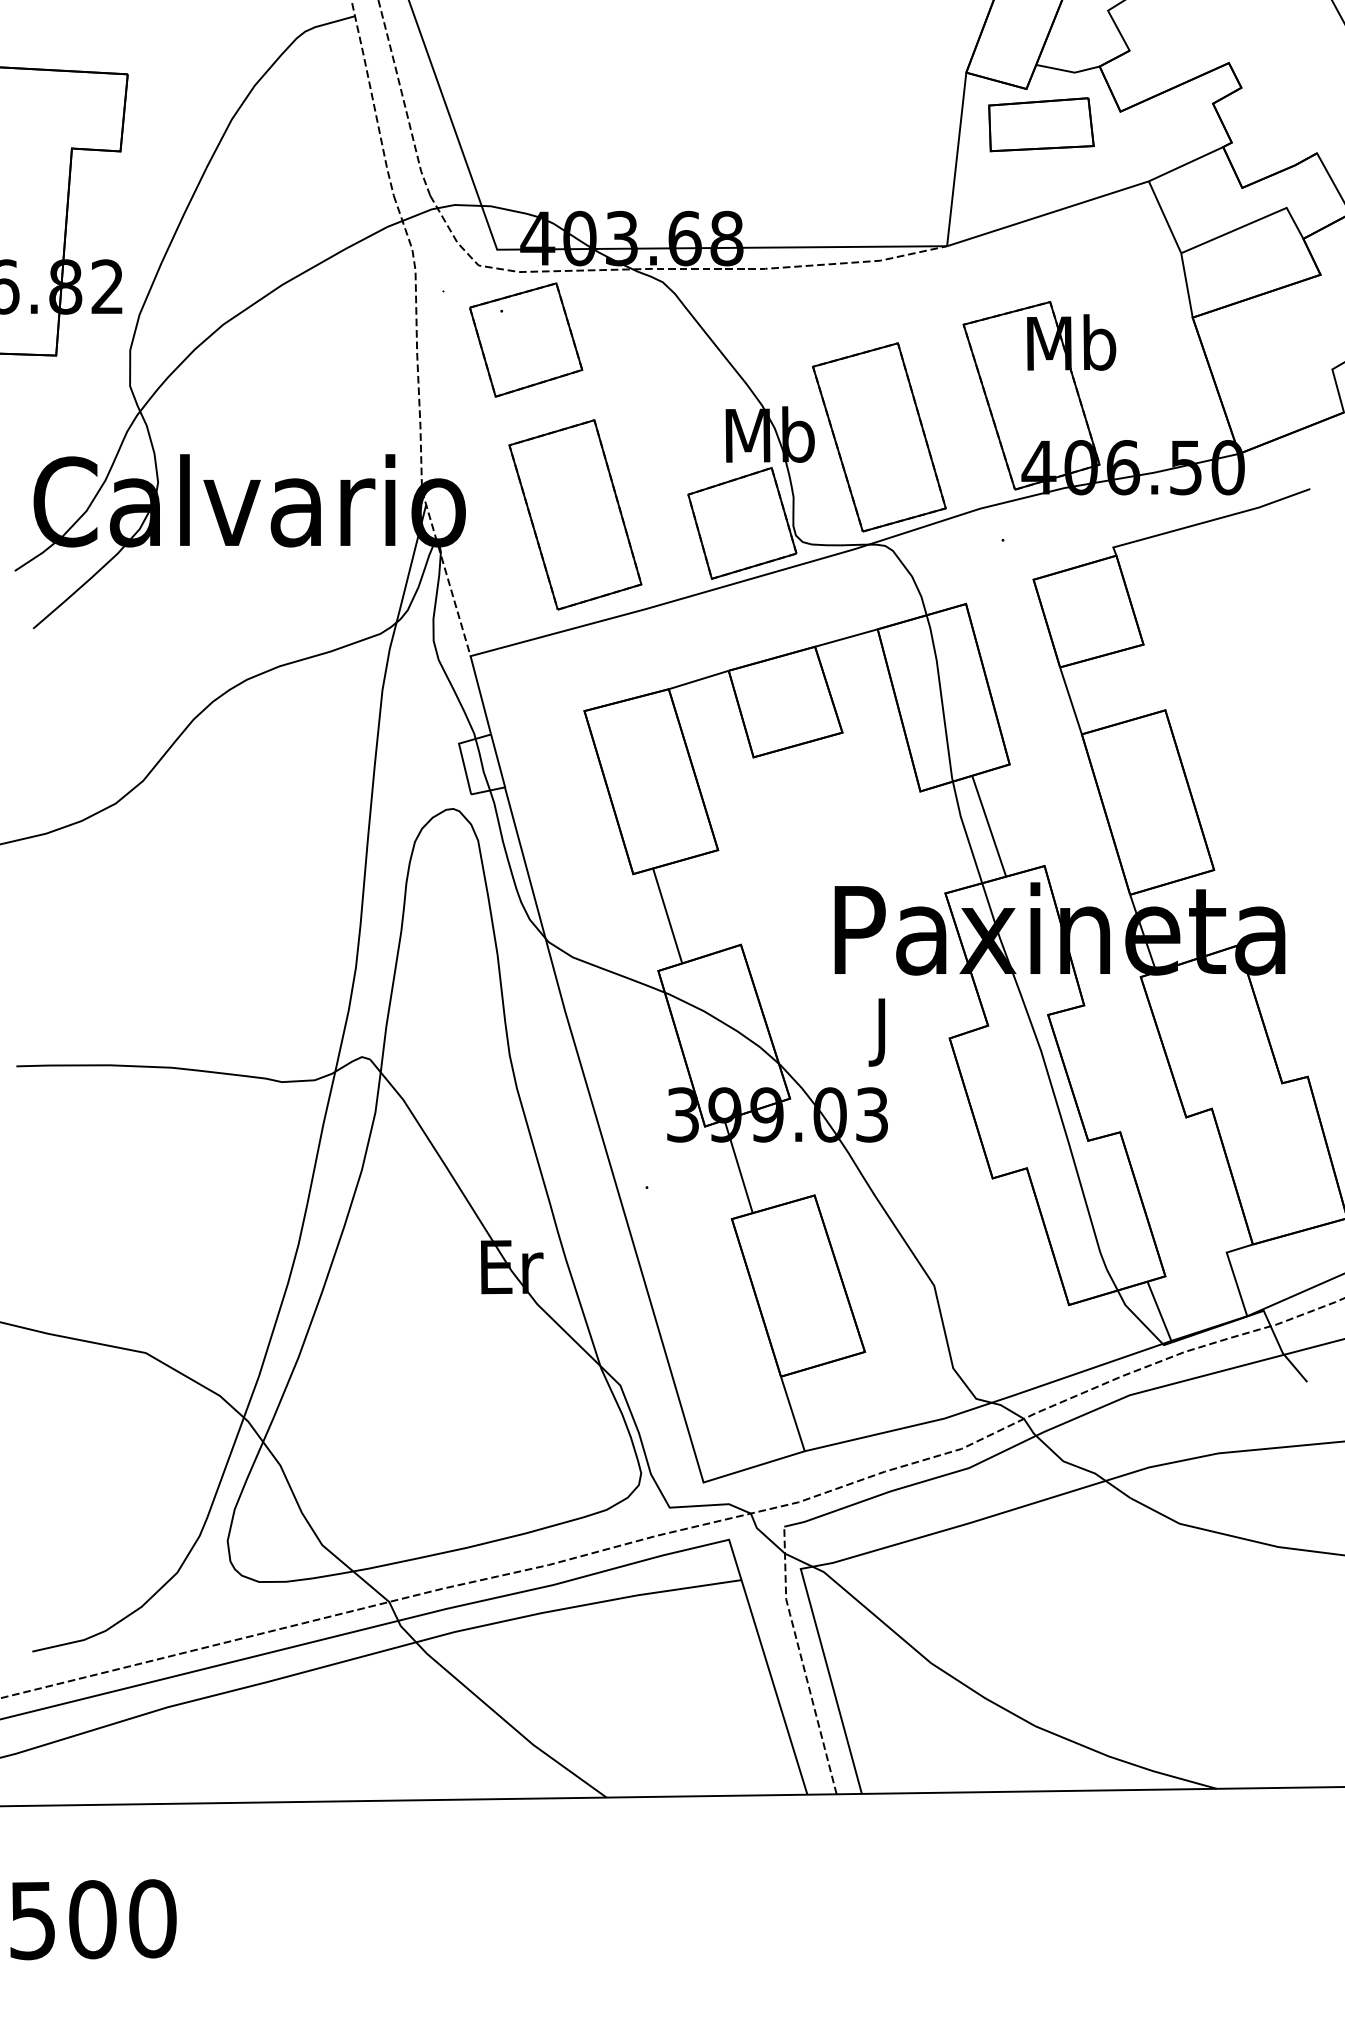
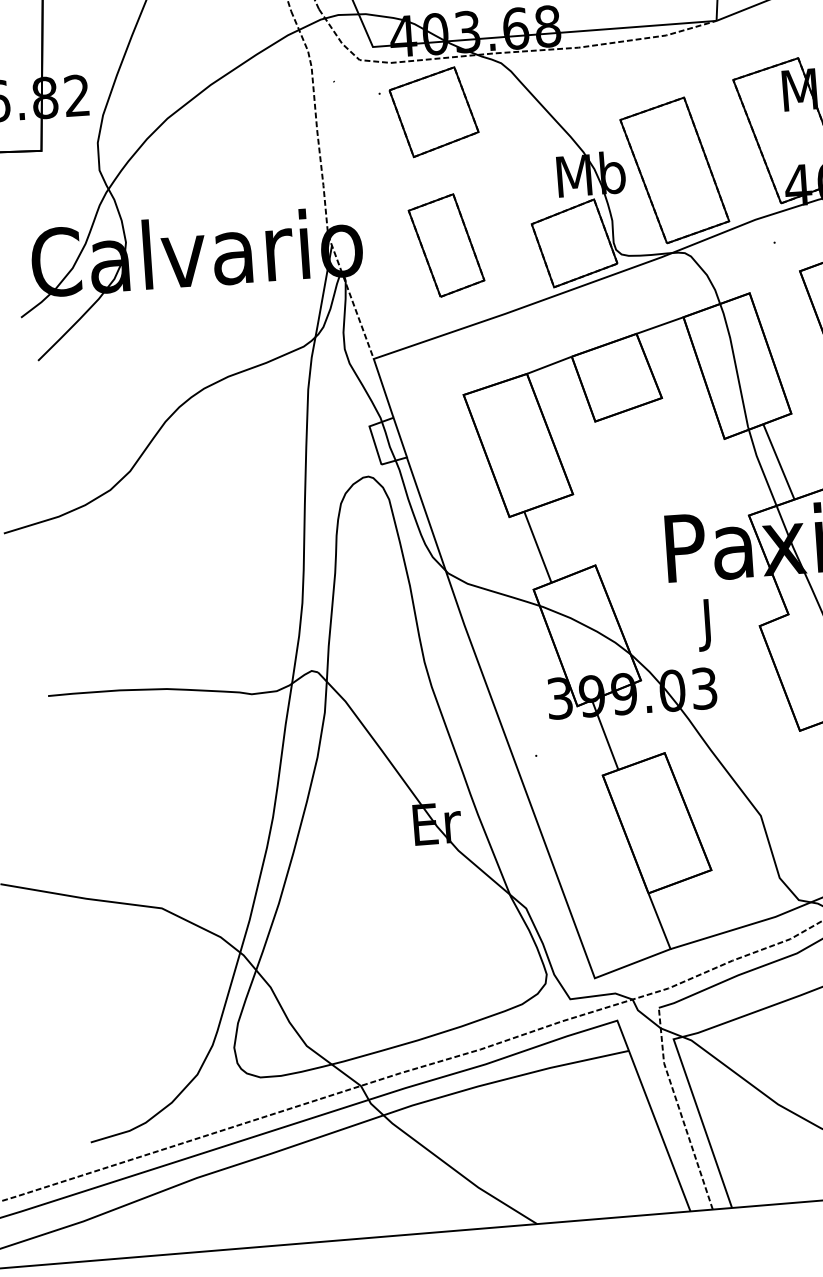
part: (526, 339) -> (434, 111), moved
part: (575, 514) -> (446, 245), size x0.7

